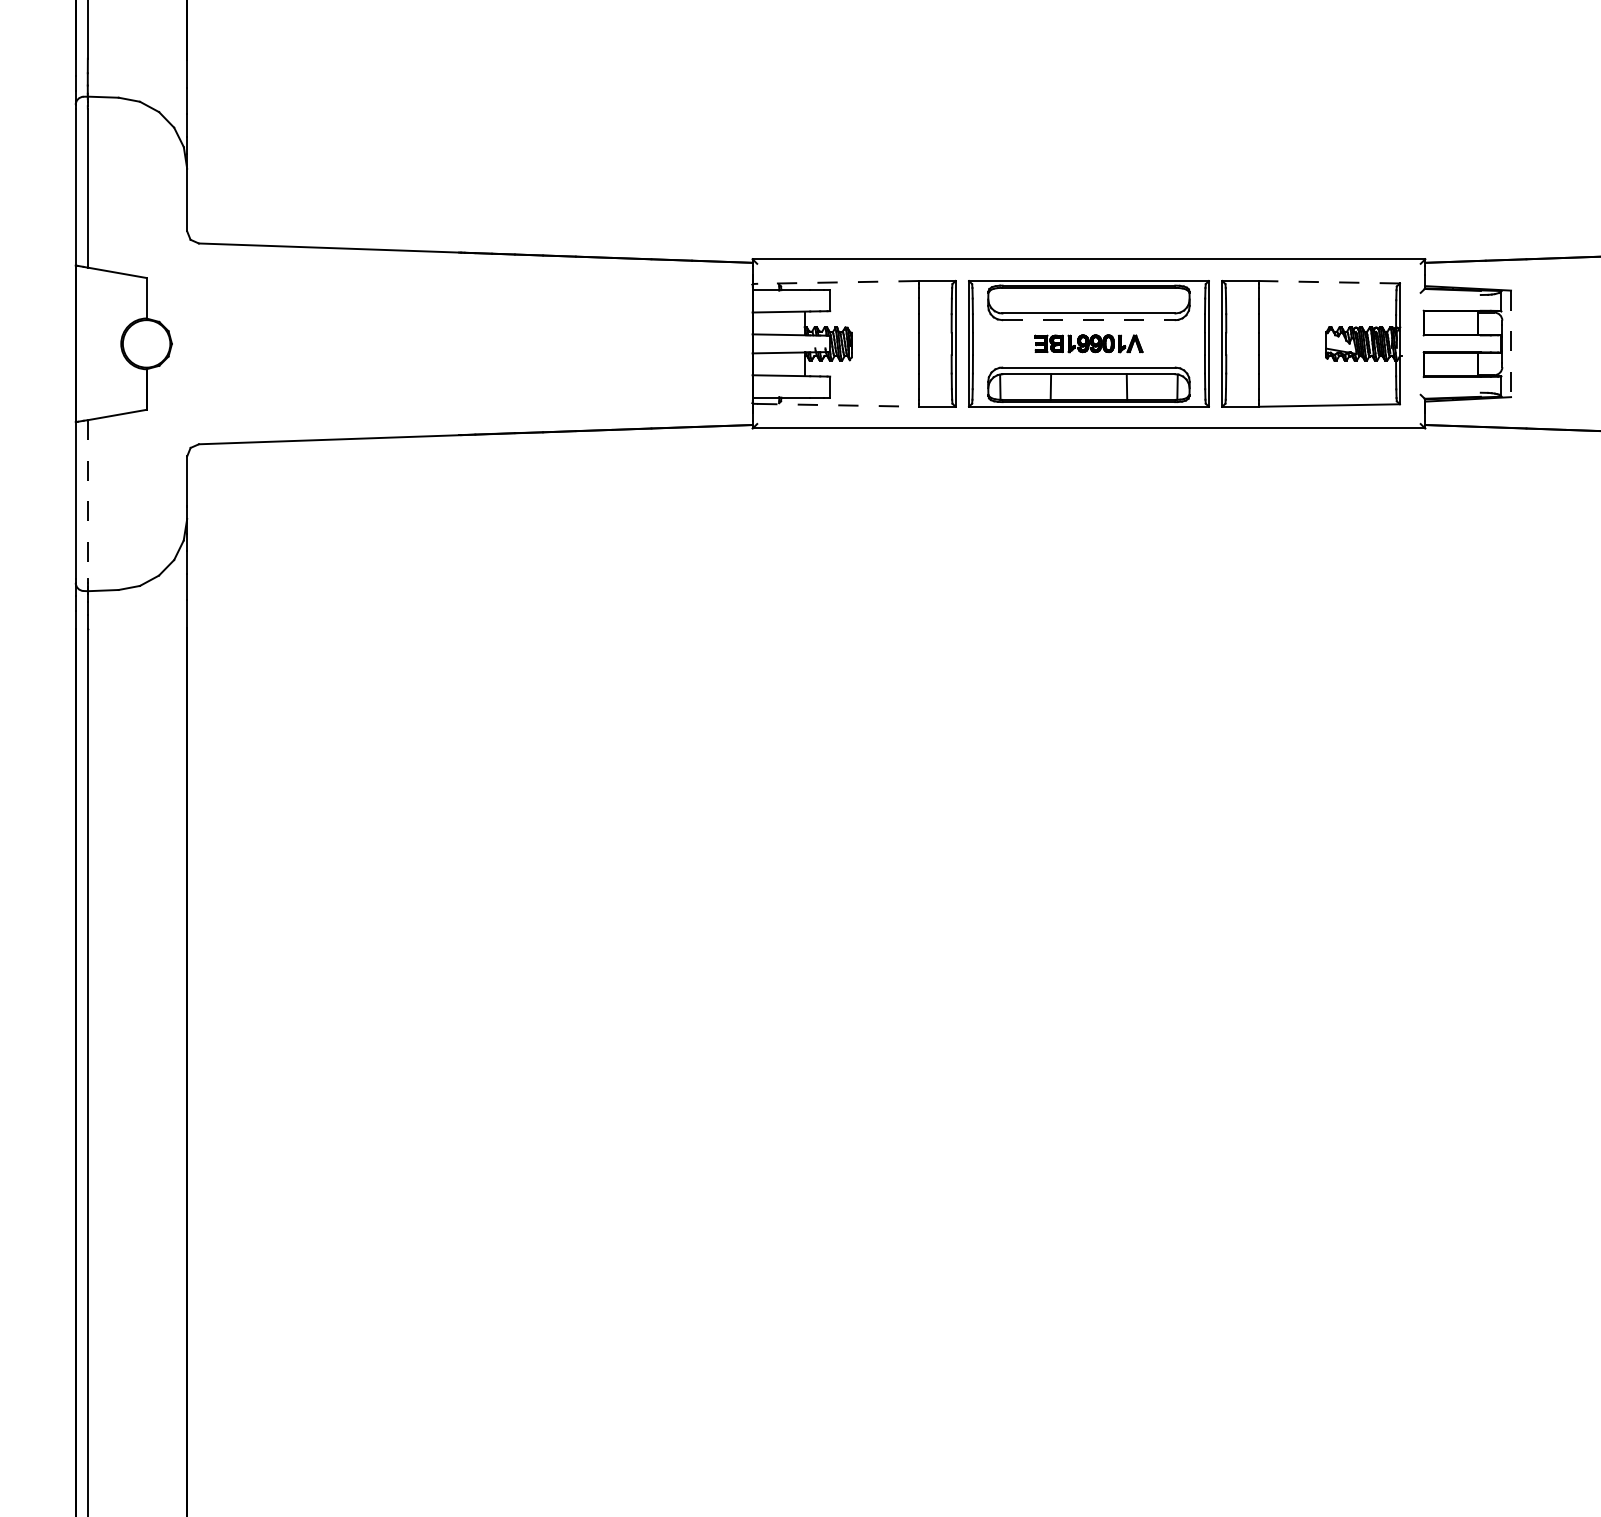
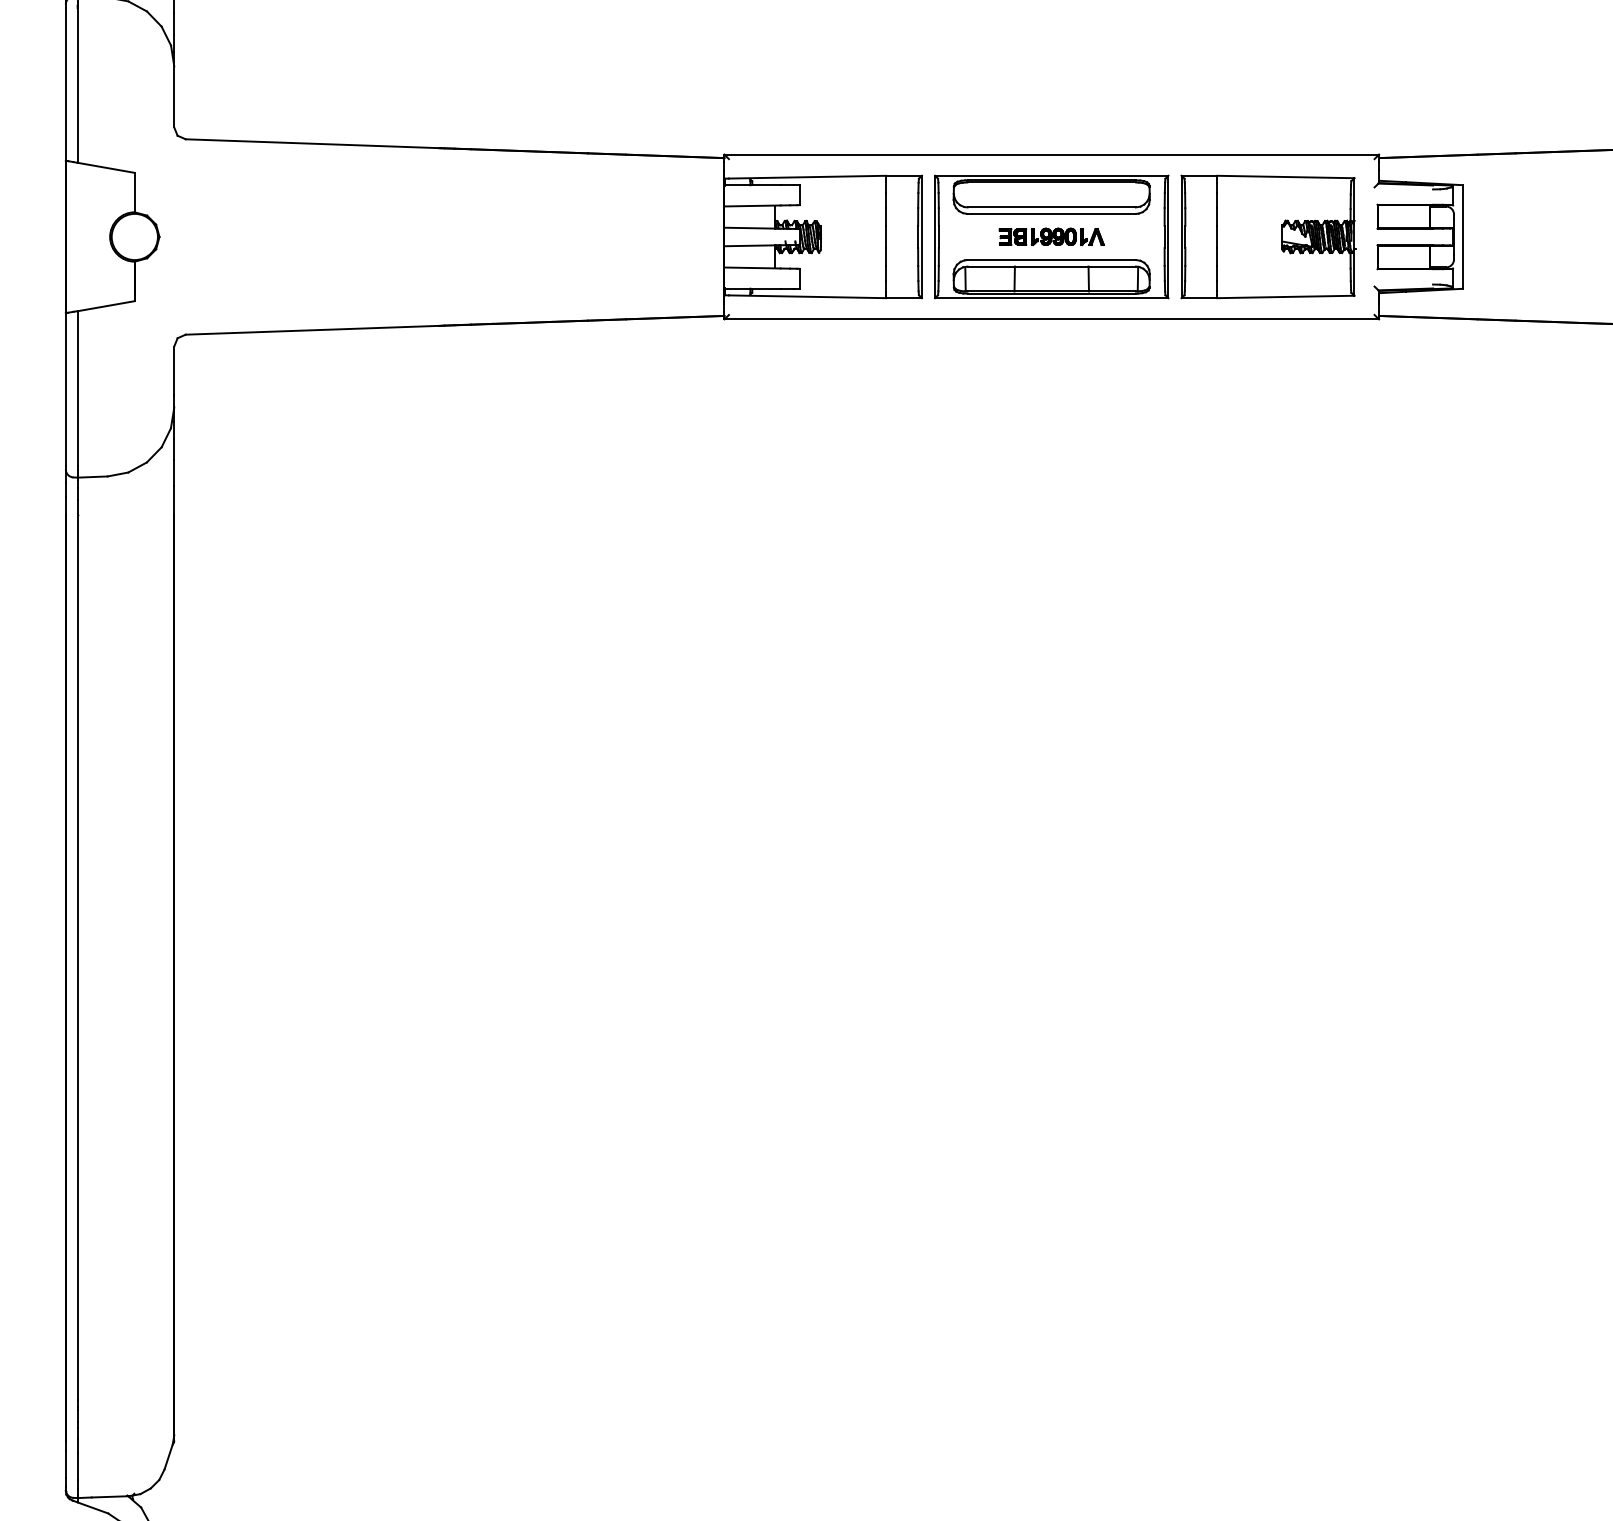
line: (837, 282) -> (807, 177), dashed -> solid
line: (1329, 282) -> (1285, 177), dashed -> solid
line: (1089, 319) -> (1052, 213), dashed -> solid
line: (1511, 343) -> (1462, 236), dashed -> solid
line: (837, 405) -> (807, 296), dashed -> solid
line: (87, 500) -> (77, 389), dashed -> solid

